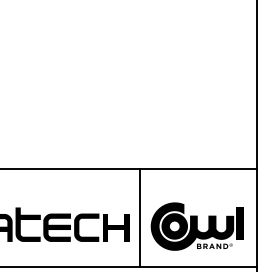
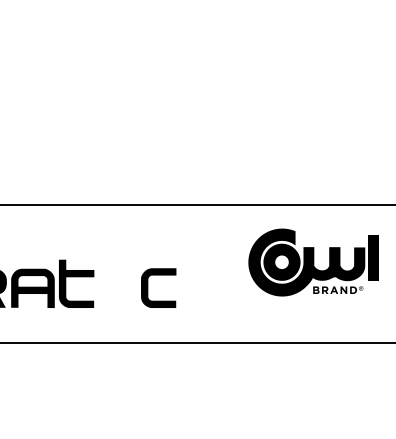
line: (140, 218) -> (233, 274), removed
part: (197, 226) -> (313, 262), moved
fill: (56, 228) -> (116, 288), removed
fill: (115, 228) -> (199, 288), removed

